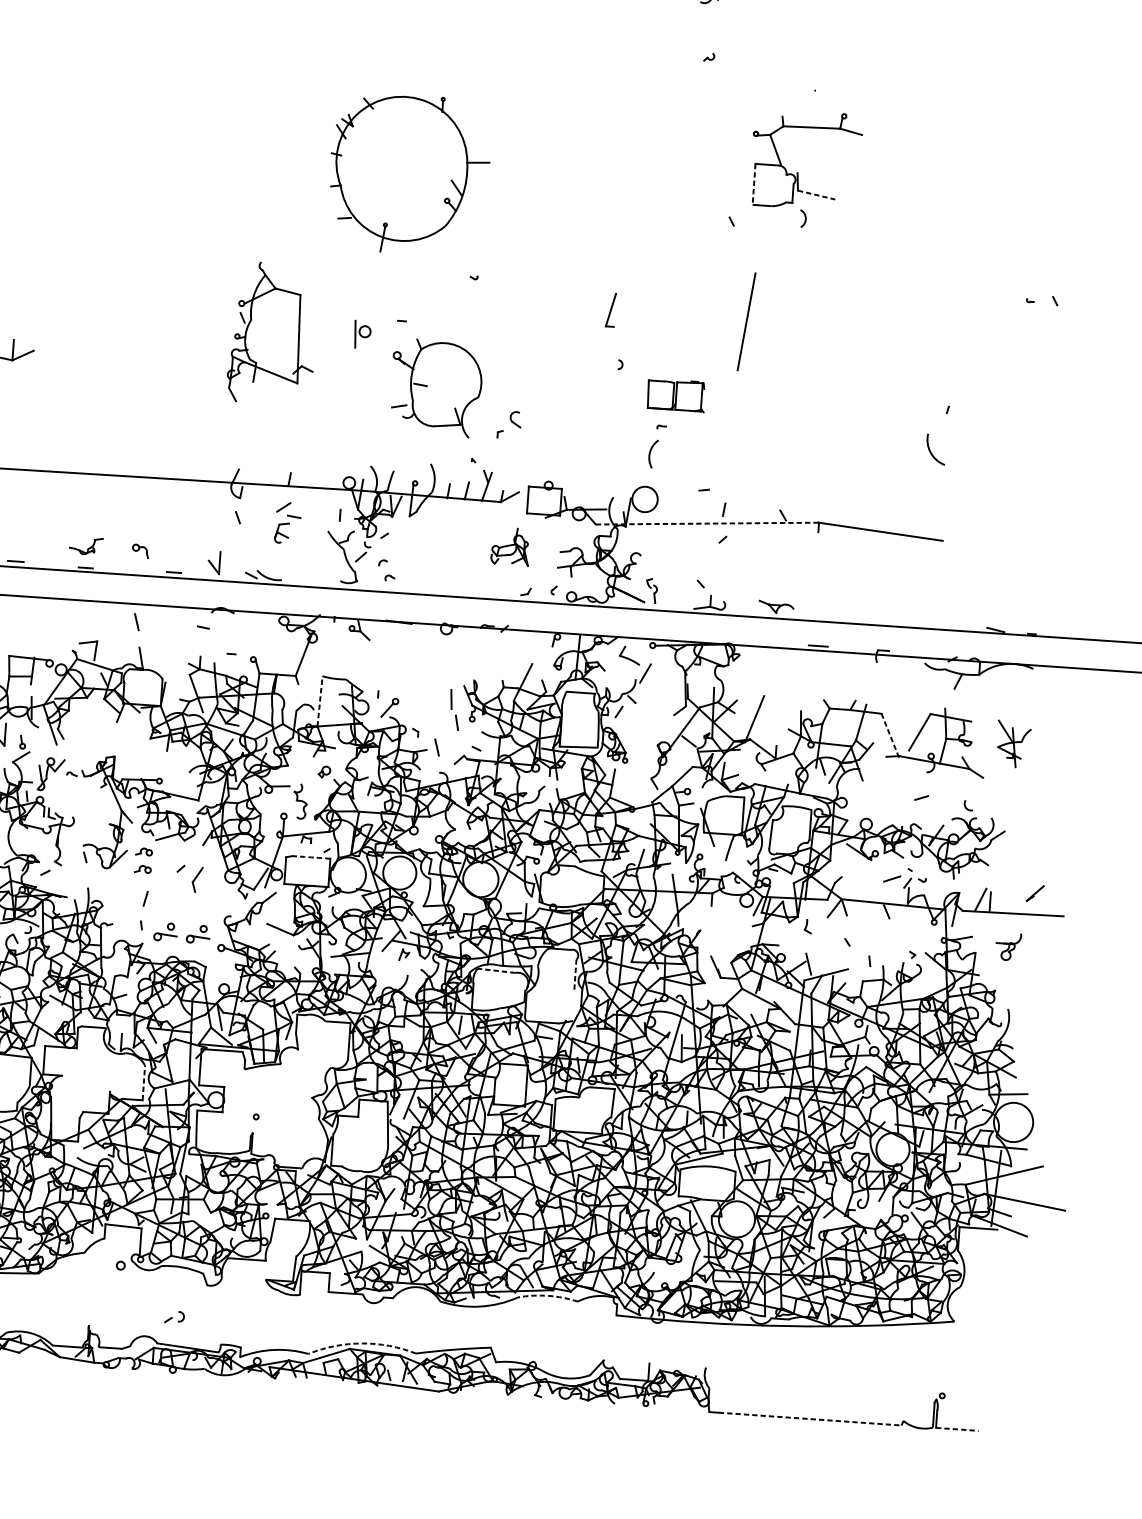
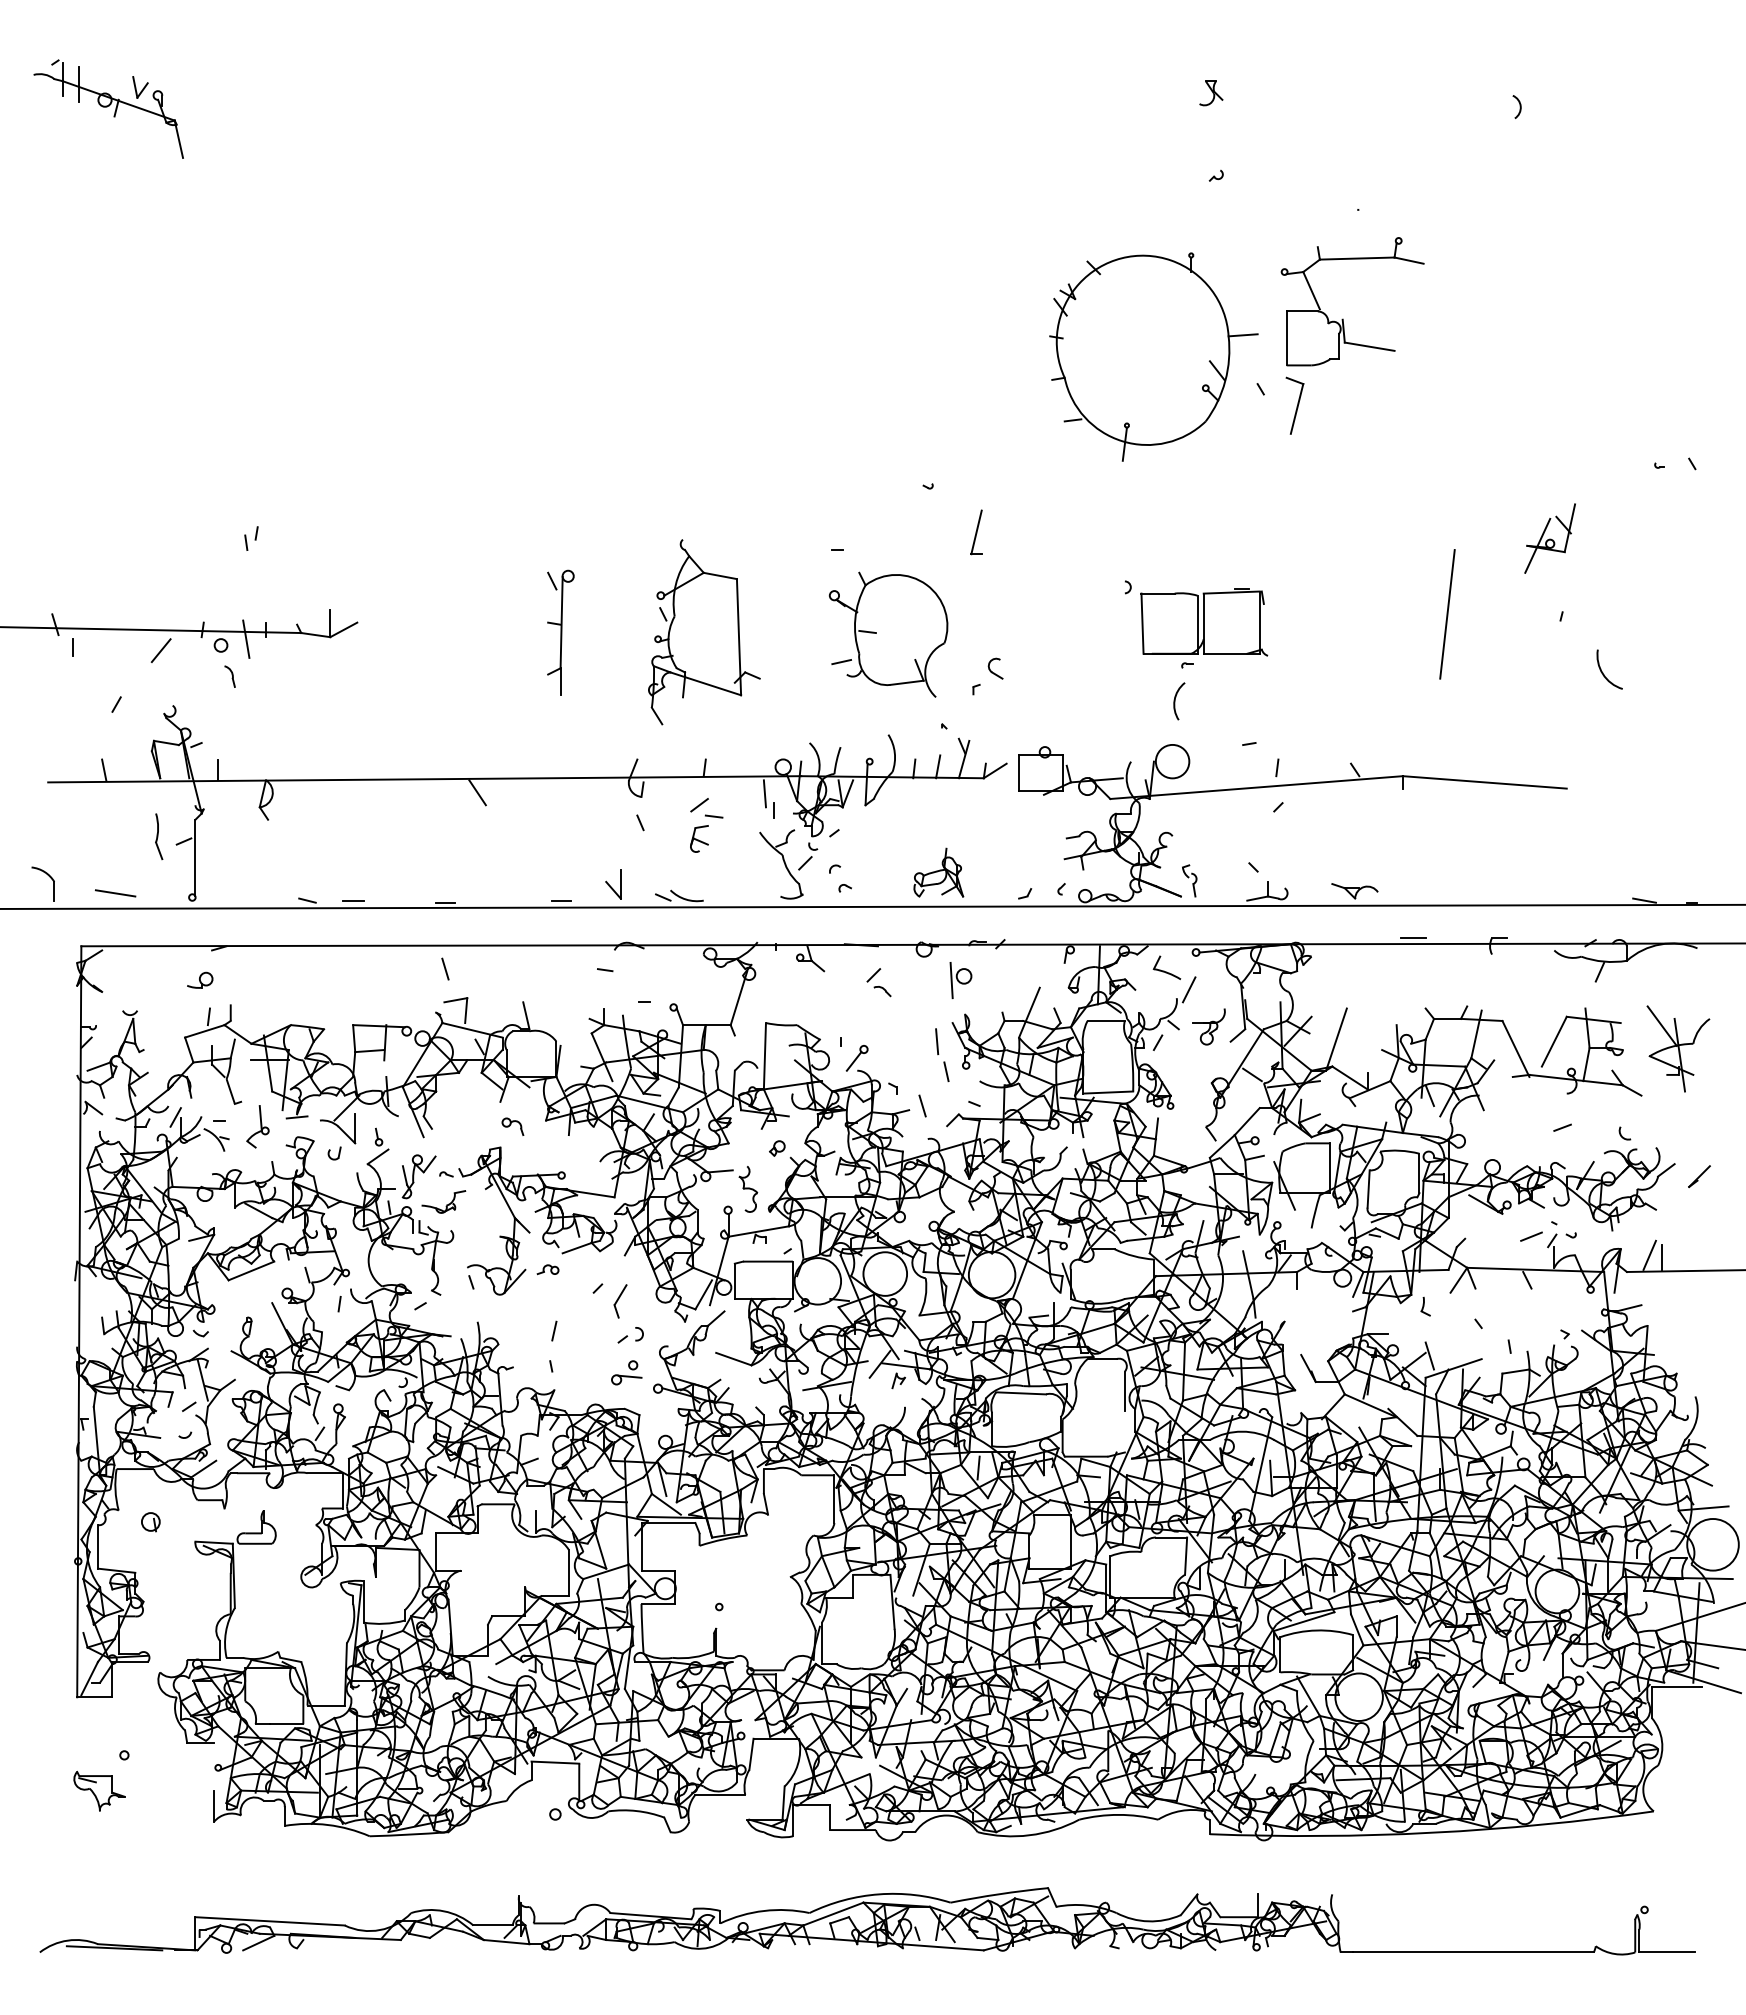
part: (409, 174) -> (1153, 356), moved
line: (753, 184) -> (1286, 338), dashed -> solid
line: (817, 194) -> (1370, 346), dashed -> solid
arc: (804, 218) -> (1519, 106), moved
part: (756, 235) -> (1294, 405), added
part: (610, 310) -> (976, 532), moved
line: (746, 321) -> (1447, 614), moved
part: (272, 333) -> (704, 632), moved
part: (362, 334) -> (960, 980), moved
part: (942, 350) -> (1549, 538), added
part: (187, 369) -> (560, 632), added
part: (676, 395) -> (1204, 622), size x1.67
arc: (931, 451) -> (1603, 672), moved
line: (115, 486) -> (477, 792), added
line: (333, 502) -> (764, 793), added
line: (707, 523) -> (1256, 787), dashed -> solid
part: (85, 545) -> (443, 1201), moved
part: (510, 546) -> (938, 872), moved
part: (140, 551) -> (512, 1126), moved
line: (136, 621) -> (445, 968), moved
part: (410, 651) -> (878, 982), added
line: (319, 700) -> (764, 1055), dashed -> solid
line: (890, 736) -> (1516, 1049), dashed -> solid
part: (1013, 744) -> (1678, 1048), size x1.43
arc: (311, 857) -> (768, 1261), dashed -> solid
part: (142, 869) -> (547, 1292), removed
part: (1035, 893) -> (1699, 1176), moved
part: (165, 931) -> (583, 1372), removed
part: (1007, 946) -> (1208, 1026), moved
line: (496, 970) -> (1021, 1393), dashed -> solid
line: (575, 974) -> (1124, 1391), dashed -> solid
line: (143, 1082) -> (568, 1572), dashed -> solid
arc: (548, 1295) -> (1118, 1814), dashed -> solid
part: (174, 1317) -> (630, 1335), moved
arc: (362, 1343) -> (879, 1894), dashed -> solid
line: (810, 1419) -> (1473, 1952), dashed -> solid
line: (957, 1429) -> (1667, 1952), dashed -> solid

